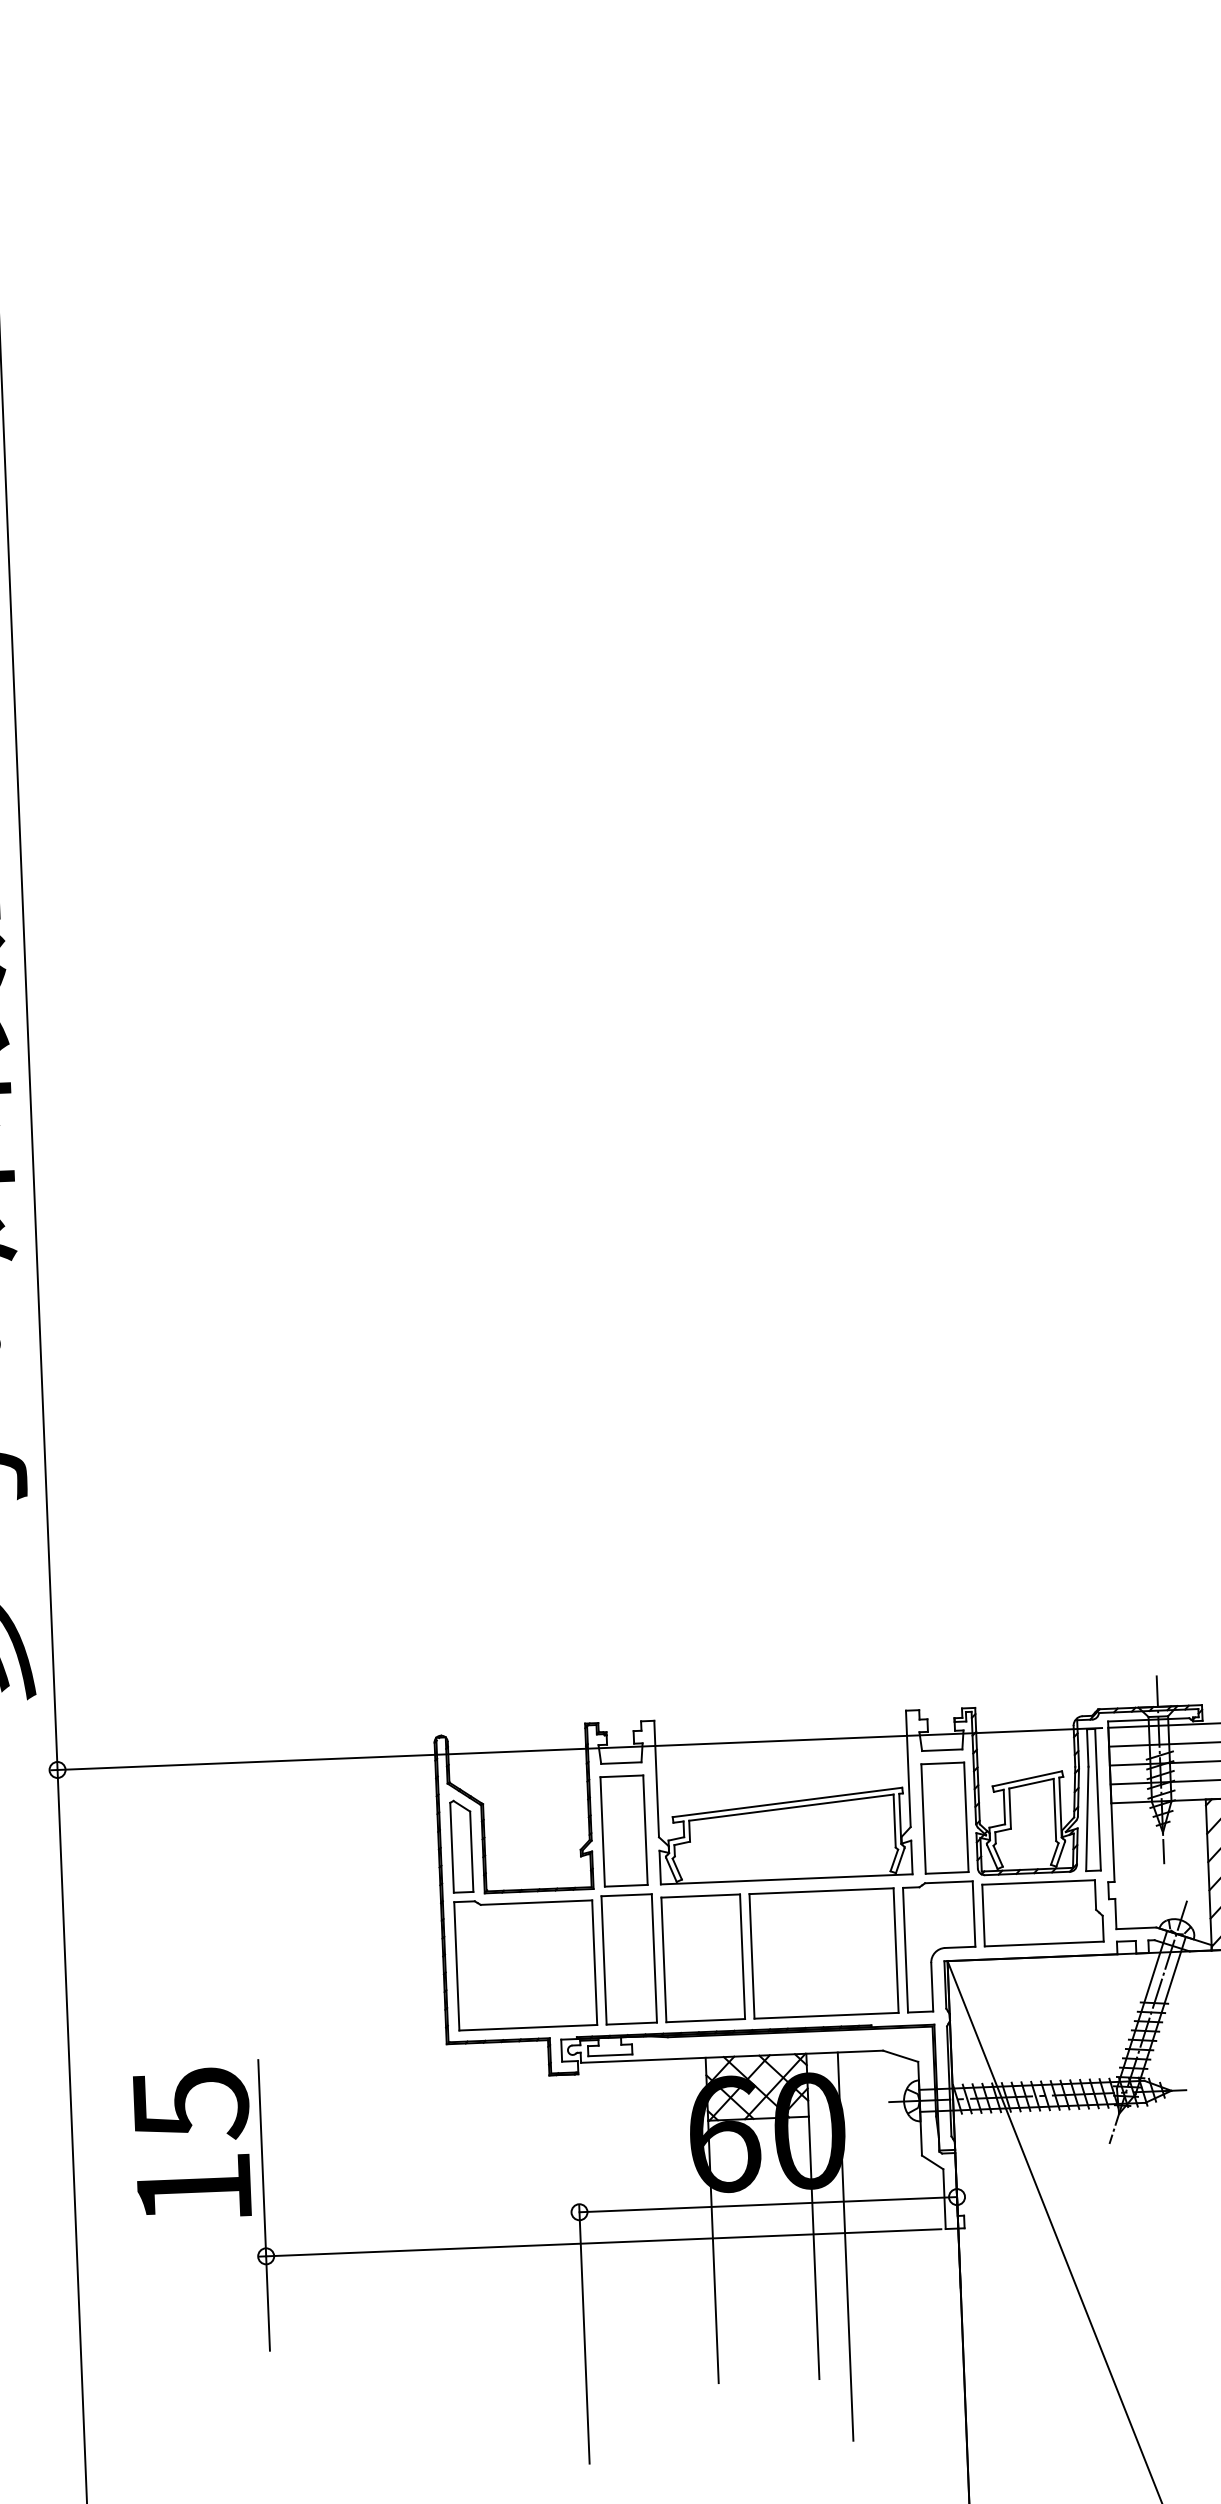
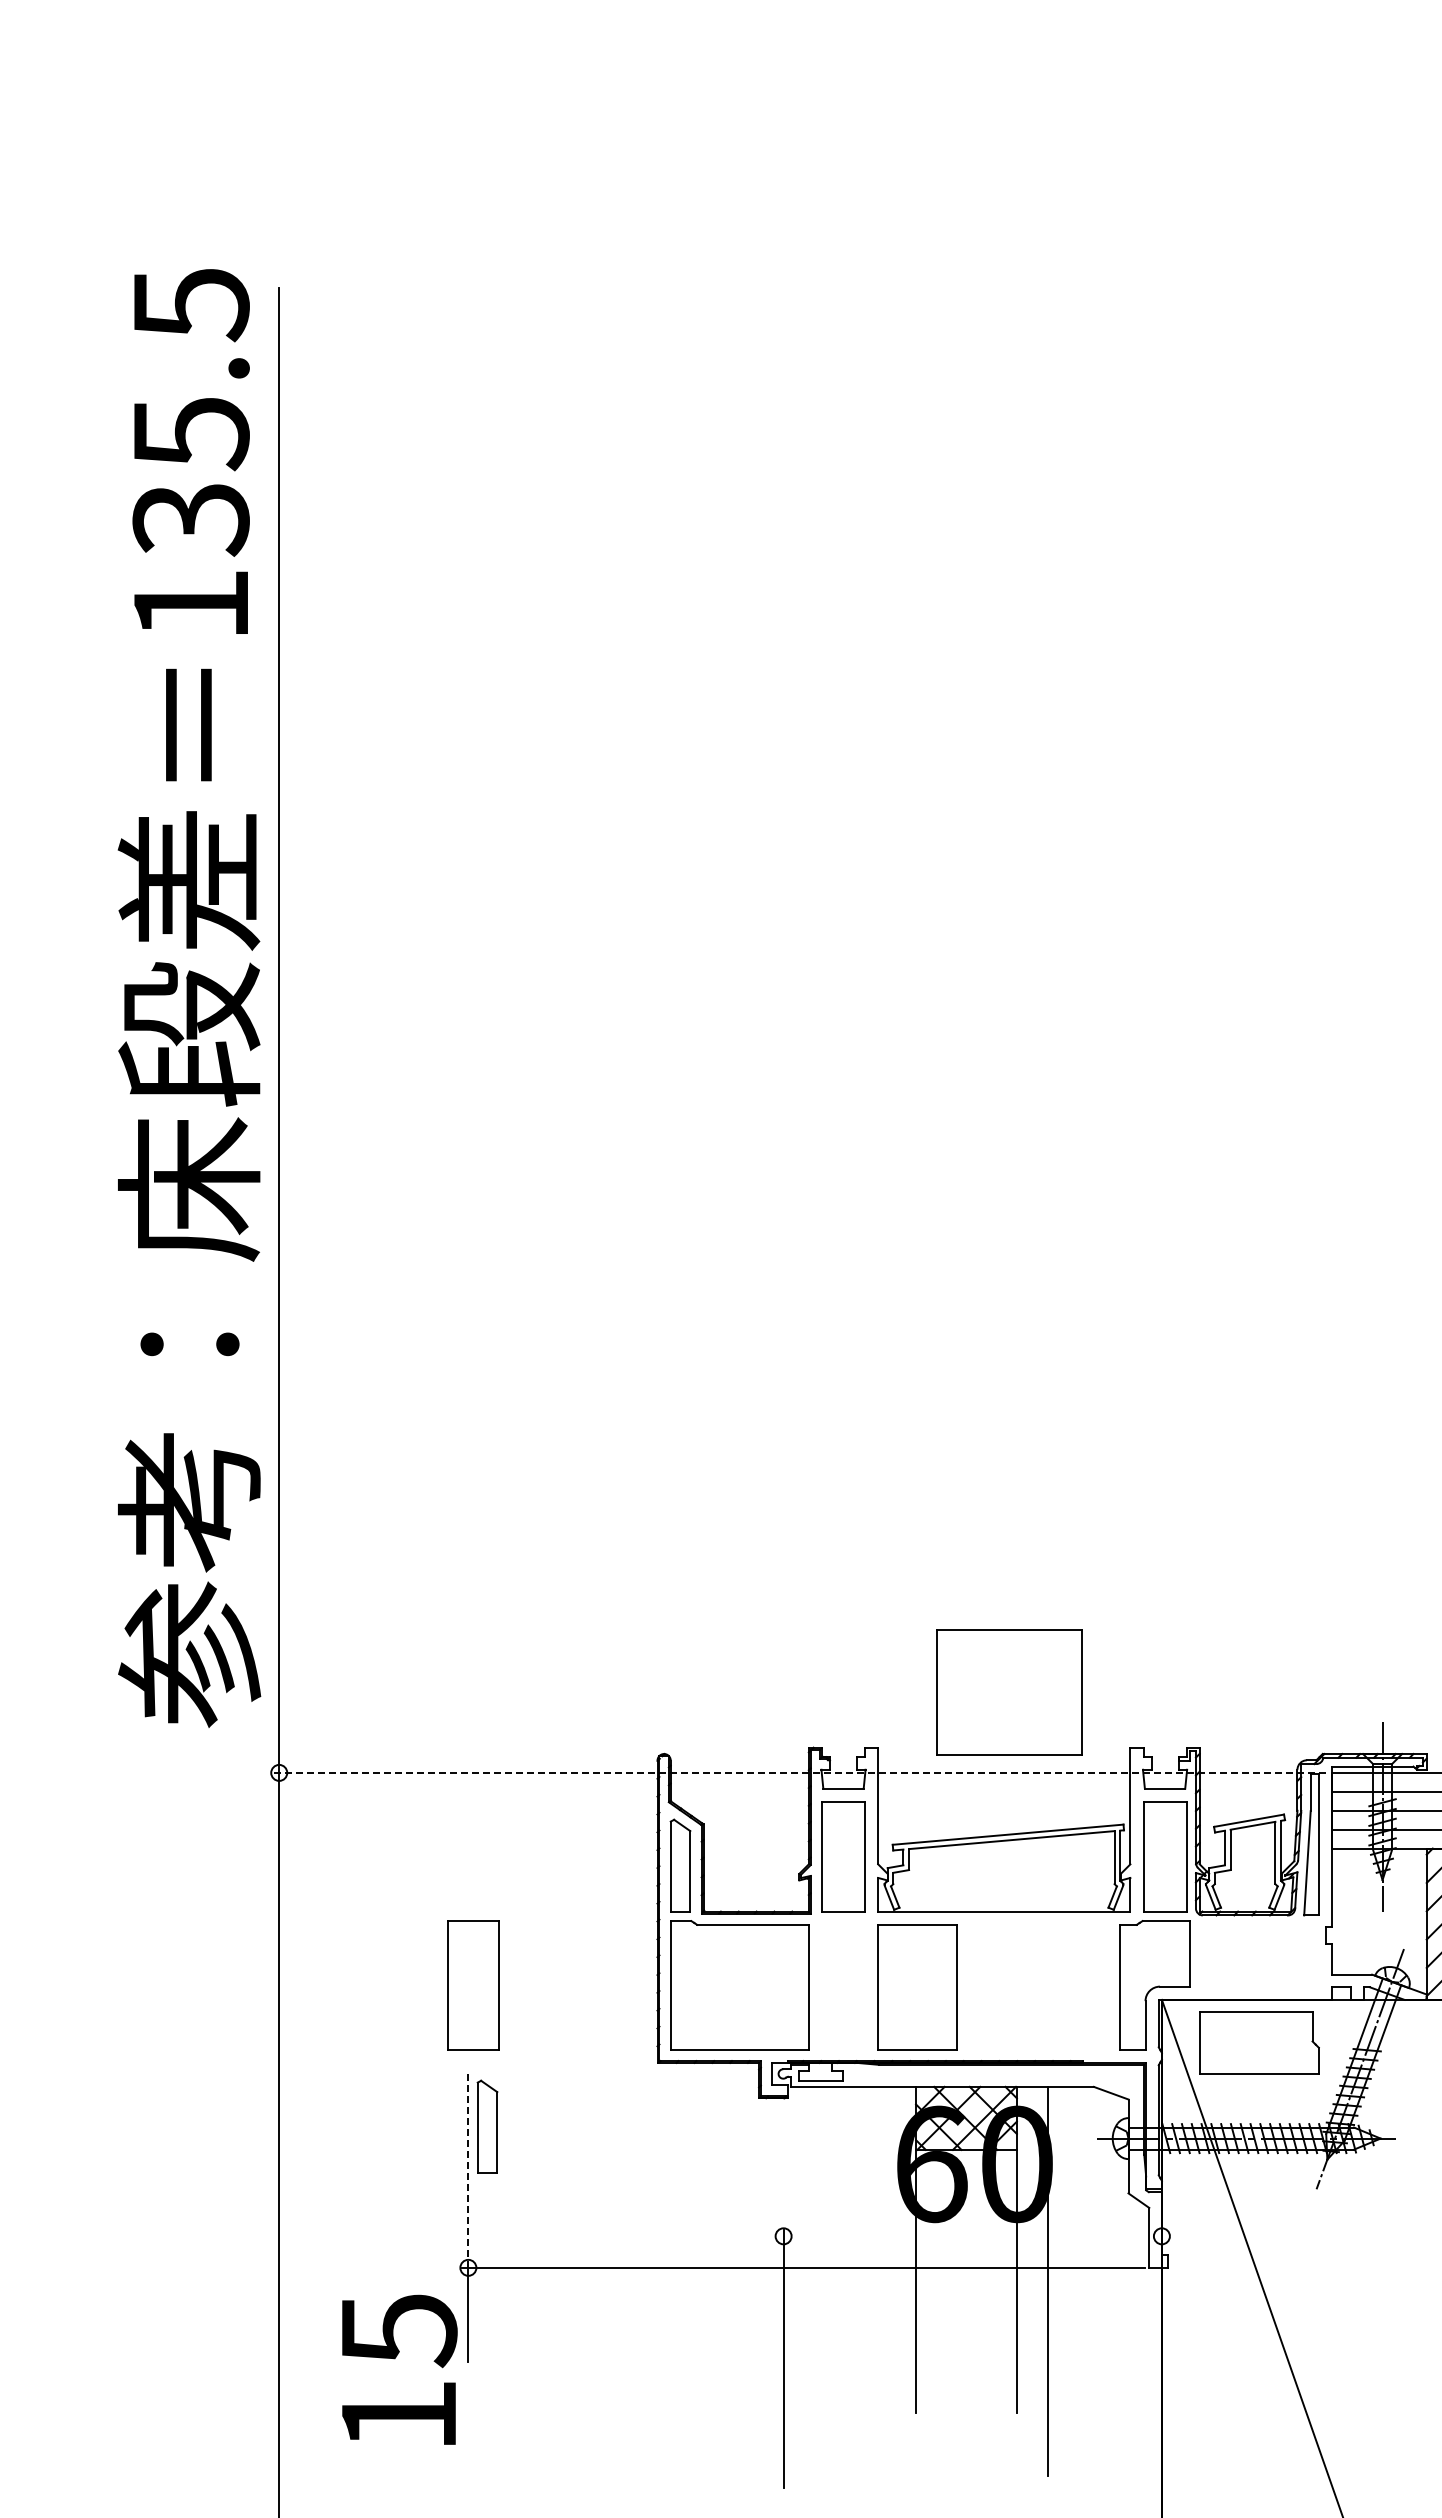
line: (575, 1748) -> (798, 1772), solid -> dashed
part: (1043, 1912) -> (1259, 2042), moved
part: (823, 1953) -> (1009, 1692), moved
part: (629, 1959) -> (473, 1985), moved
part: (279, 2114) -> (487, 2126), added
text: (192, 2142) -> (399, 2369), moved
line: (262, 2158) -> (468, 2169), solid -> dashed
line: (768, 2204) -> (972, 2236), removed

